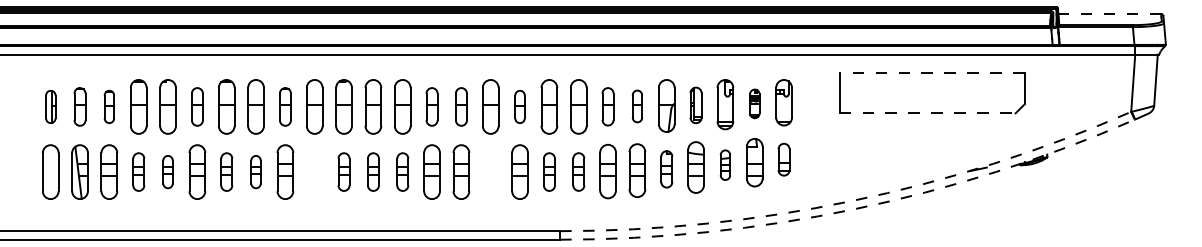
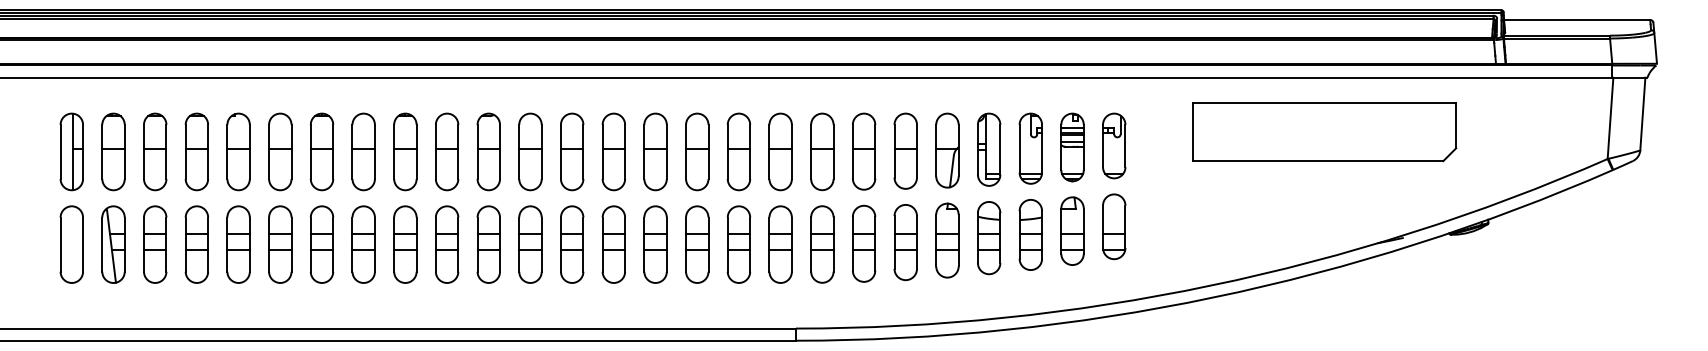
line: (1109, 14) -> (1576, 20), dashed -> solid
line: (932, 72) -> (1325, 103), dashed -> solid
part: (754, 103) -> (1072, 147), size x1.67
part: (695, 105) -> (988, 149), size x1.43
part: (50, 106) -> (71, 151), size x1.67
part: (79, 106) -> (112, 151), size x1.43
part: (109, 106) -> (155, 151), size x1.67
part: (197, 106) -> (280, 151), size x1.43
part: (285, 106) -> (405, 151), size x1.43
part: (431, 106) -> (613, 151), size x1.43
part: (461, 106) -> (655, 151), size x1.43
part: (519, 106) -> (738, 151), size x1.67
part: (607, 106) -> (863, 151), size x1.43
part: (637, 106) -> (905, 151), size x1.67
line: (928, 113) -> (1319, 161), dashed -> solid
part: (783, 159) -> (1113, 226), size x1.43
part: (725, 164) -> (1030, 233), size x1.67
part: (666, 169) -> (947, 240), size x1.43
part: (138, 171) -> (196, 243), size x1.43
part: (167, 171) -> (237, 243), size x1.67
part: (226, 171) -> (321, 243), size x1.43
part: (255, 171) -> (362, 243), size x1.67
part: (314, 171) -> (446, 243), added
part: (343, 171) -> (487, 243), size x1.43
part: (373, 171) -> (530, 243), size x1.43
part: (402, 171) -> (571, 243), size x1.43
part: (490, 171) -> (696, 243), added
part: (549, 171) -> (780, 243), size x1.43
part: (578, 171) -> (822, 243), size x1.43
arc: (851, 201) -> (1210, 286), dashed -> solid
arc: (853, 209) -> (1212, 297), dashed -> solid

